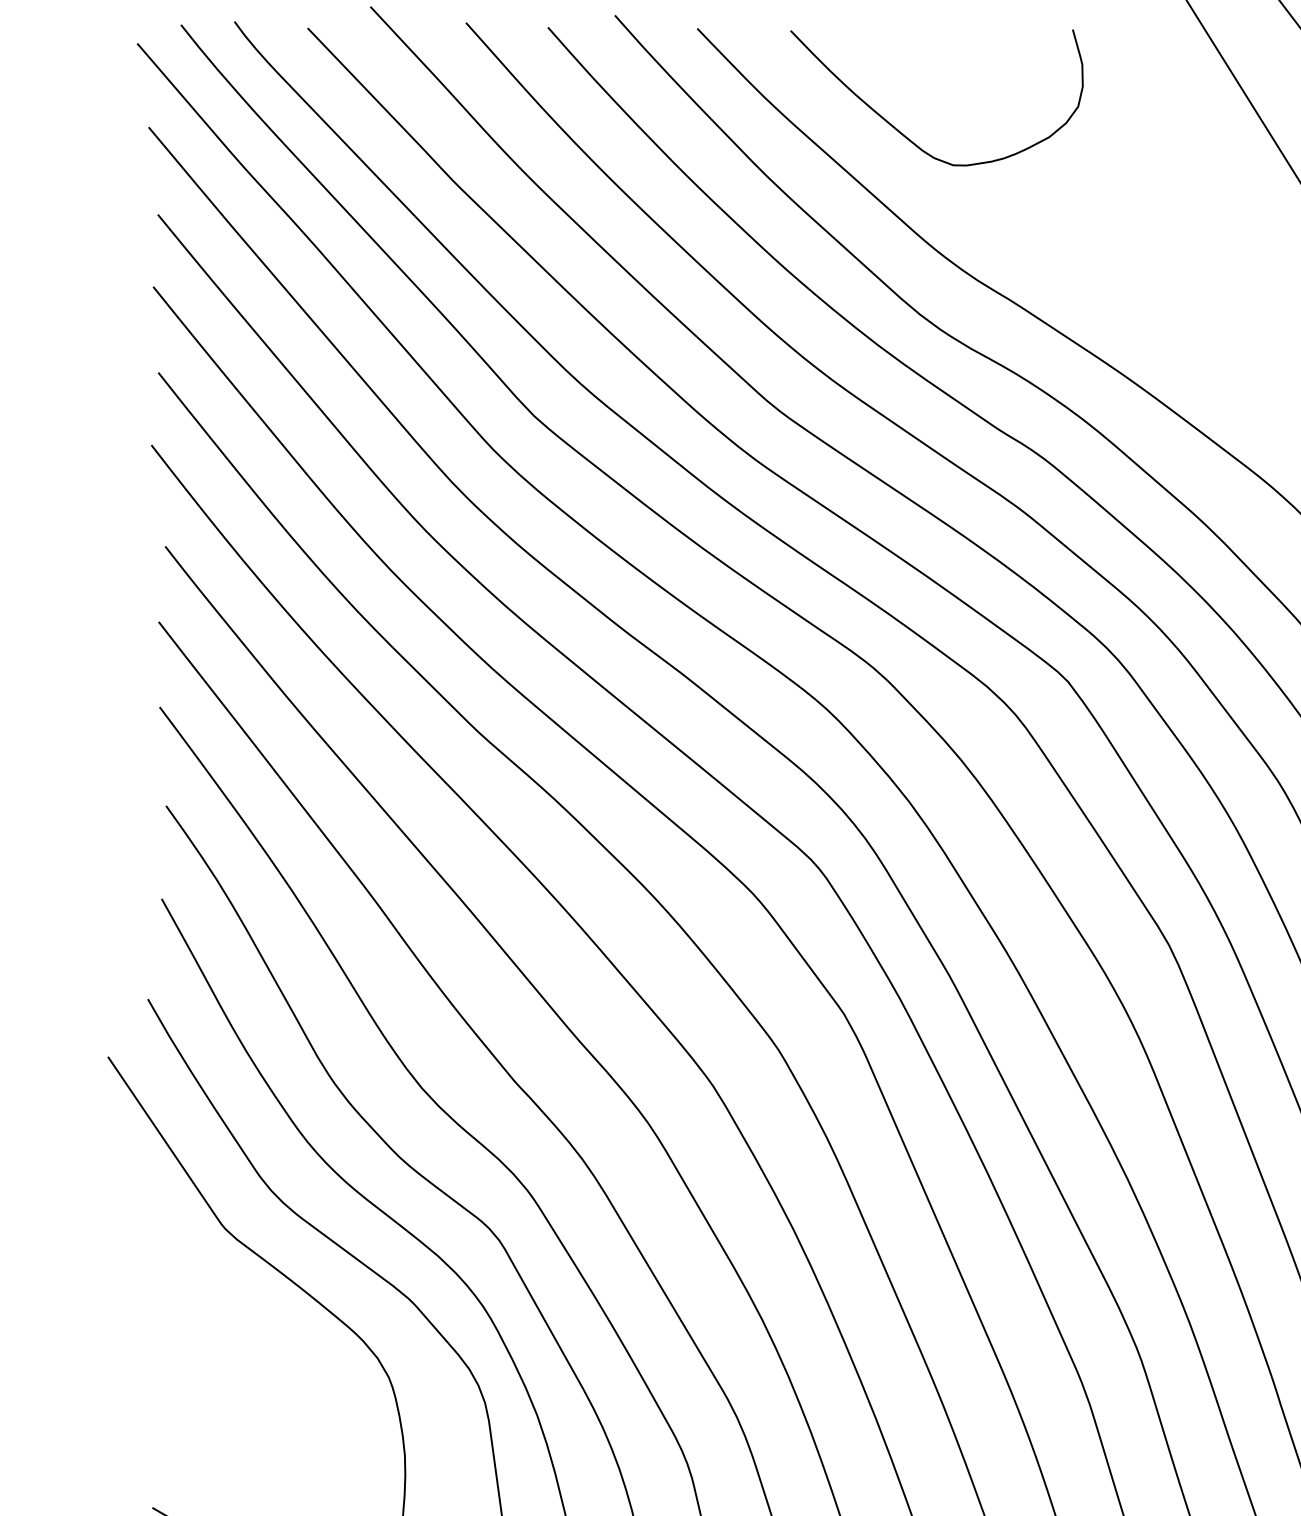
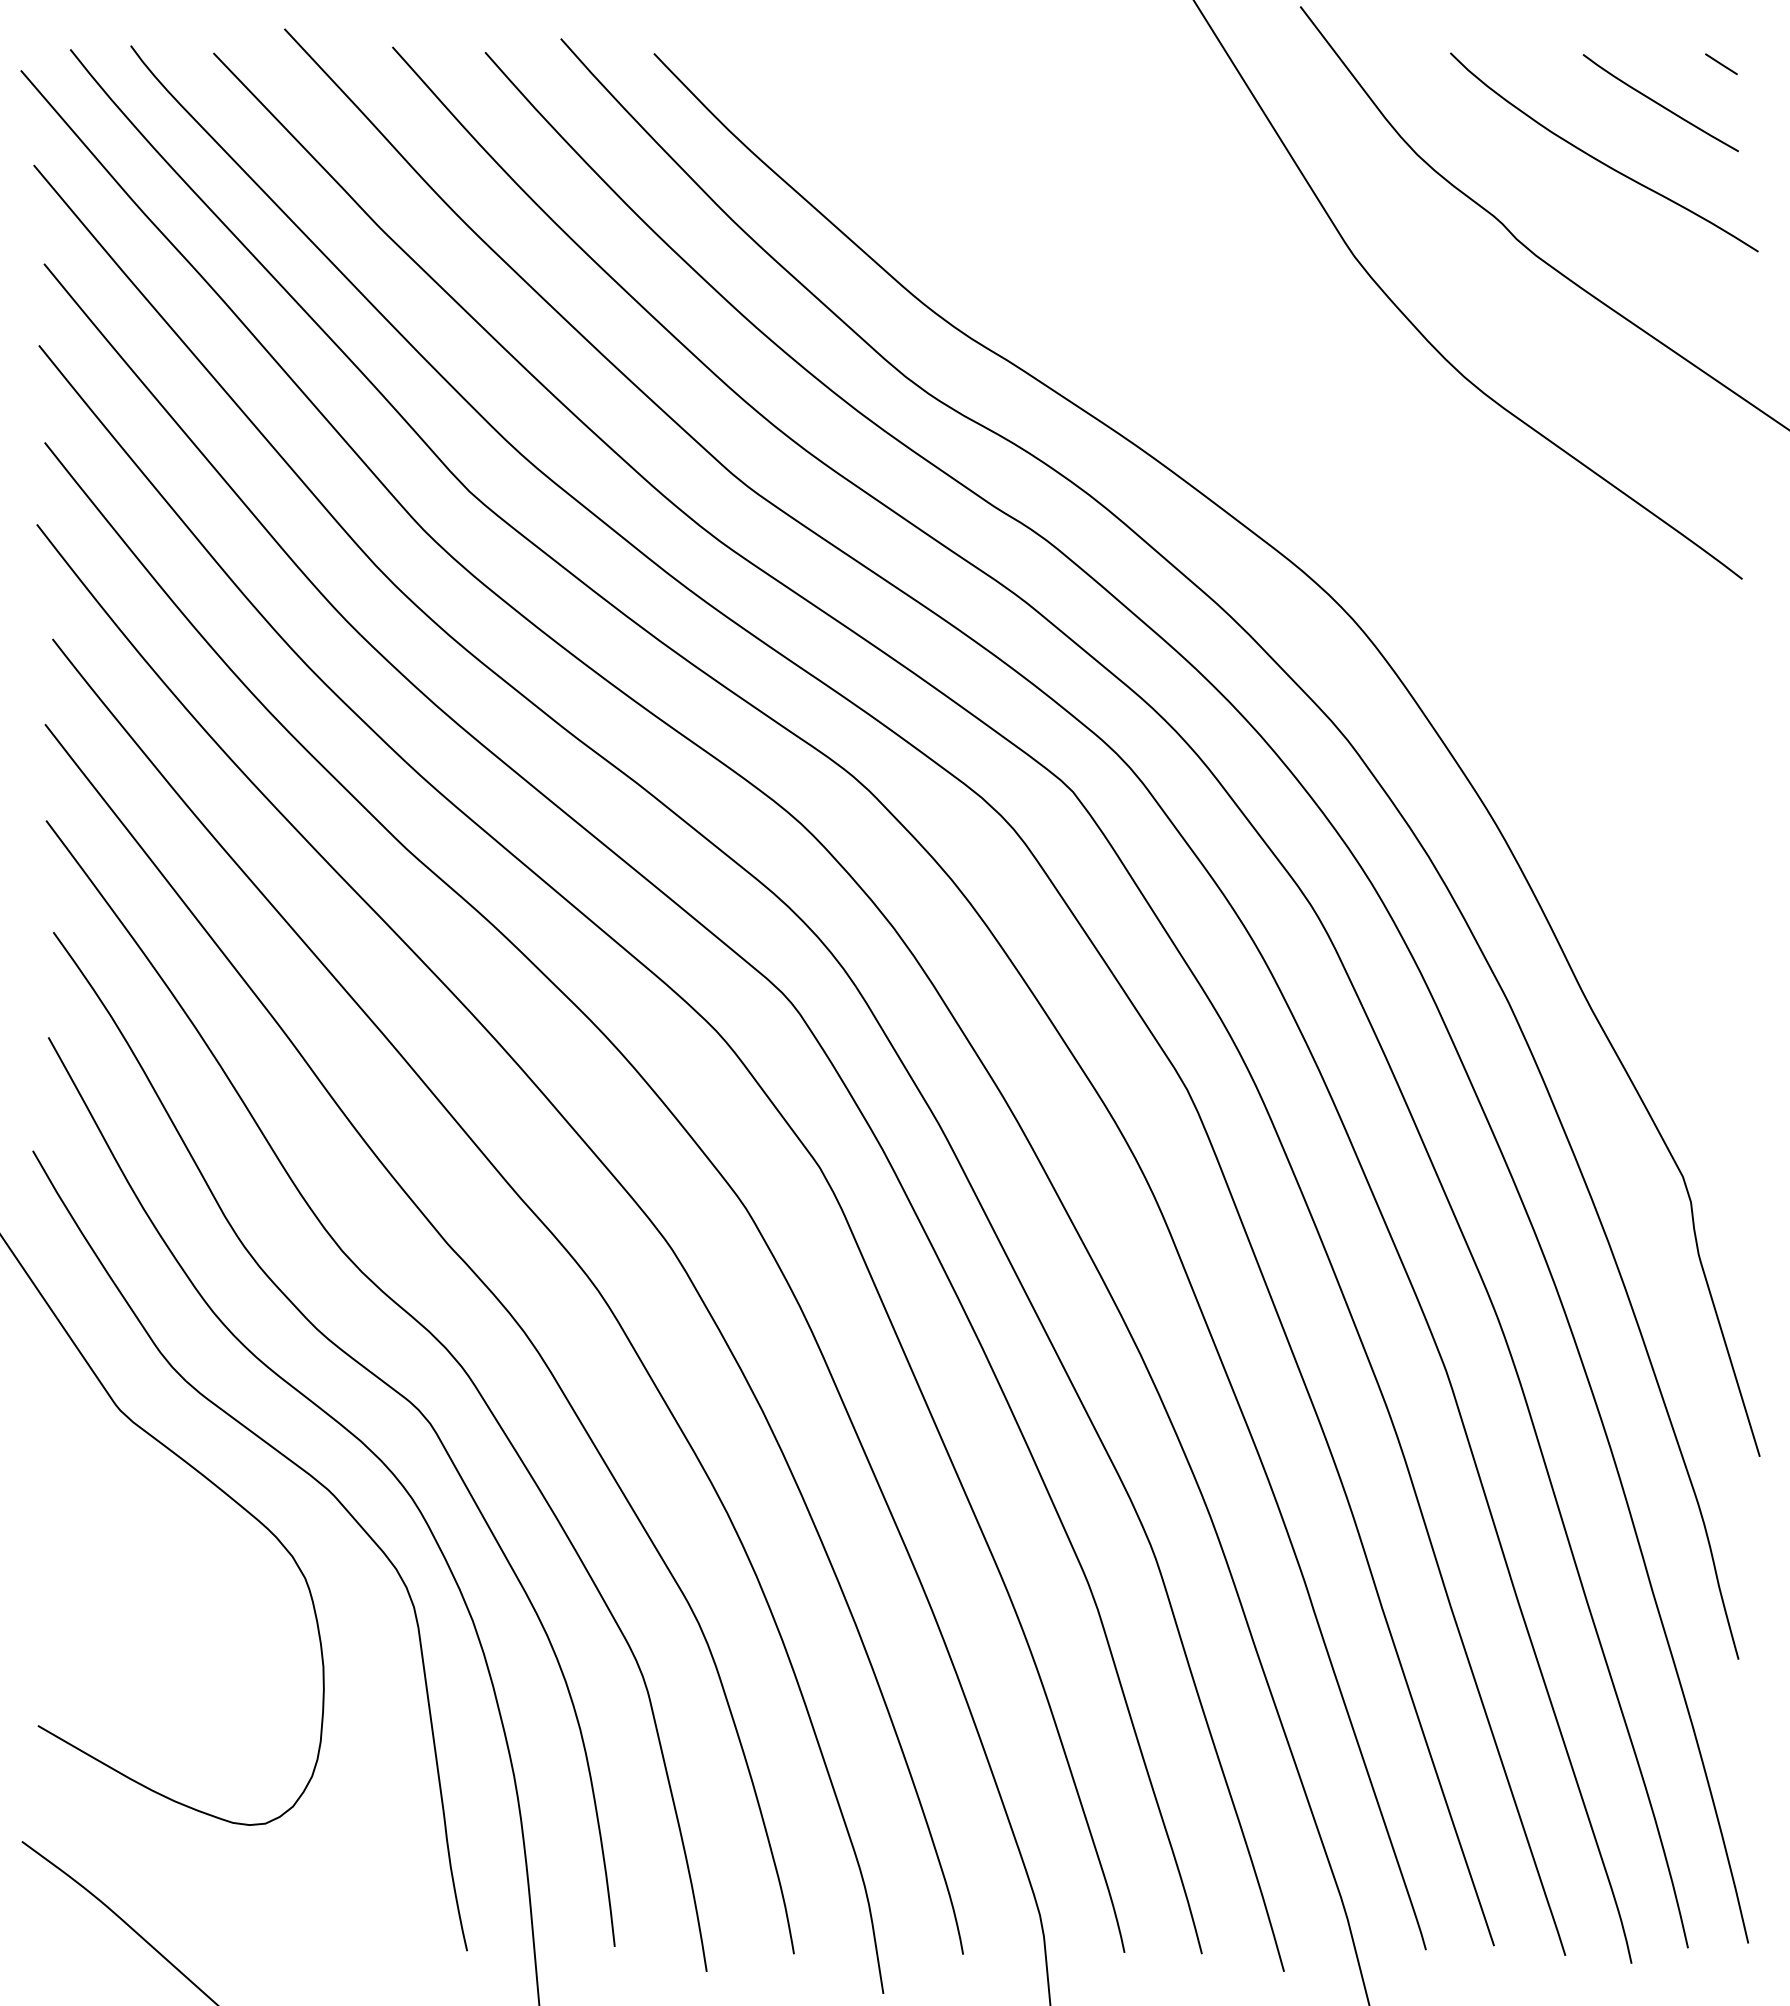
curve: (905, 135) -> (889, 174), removed

